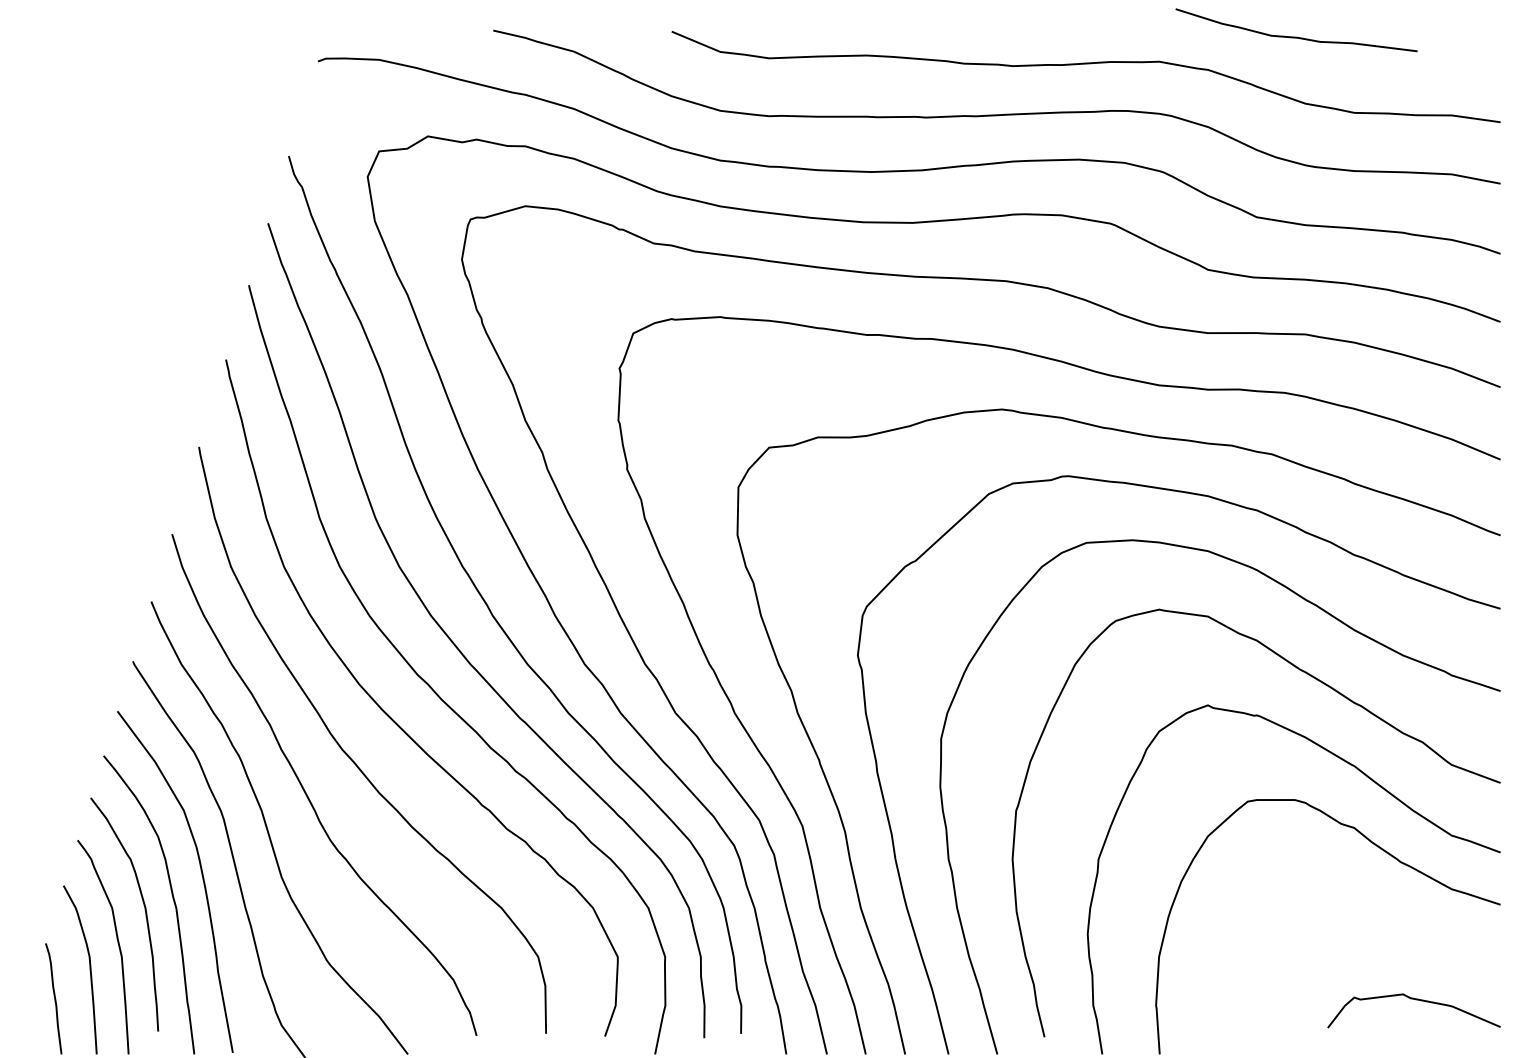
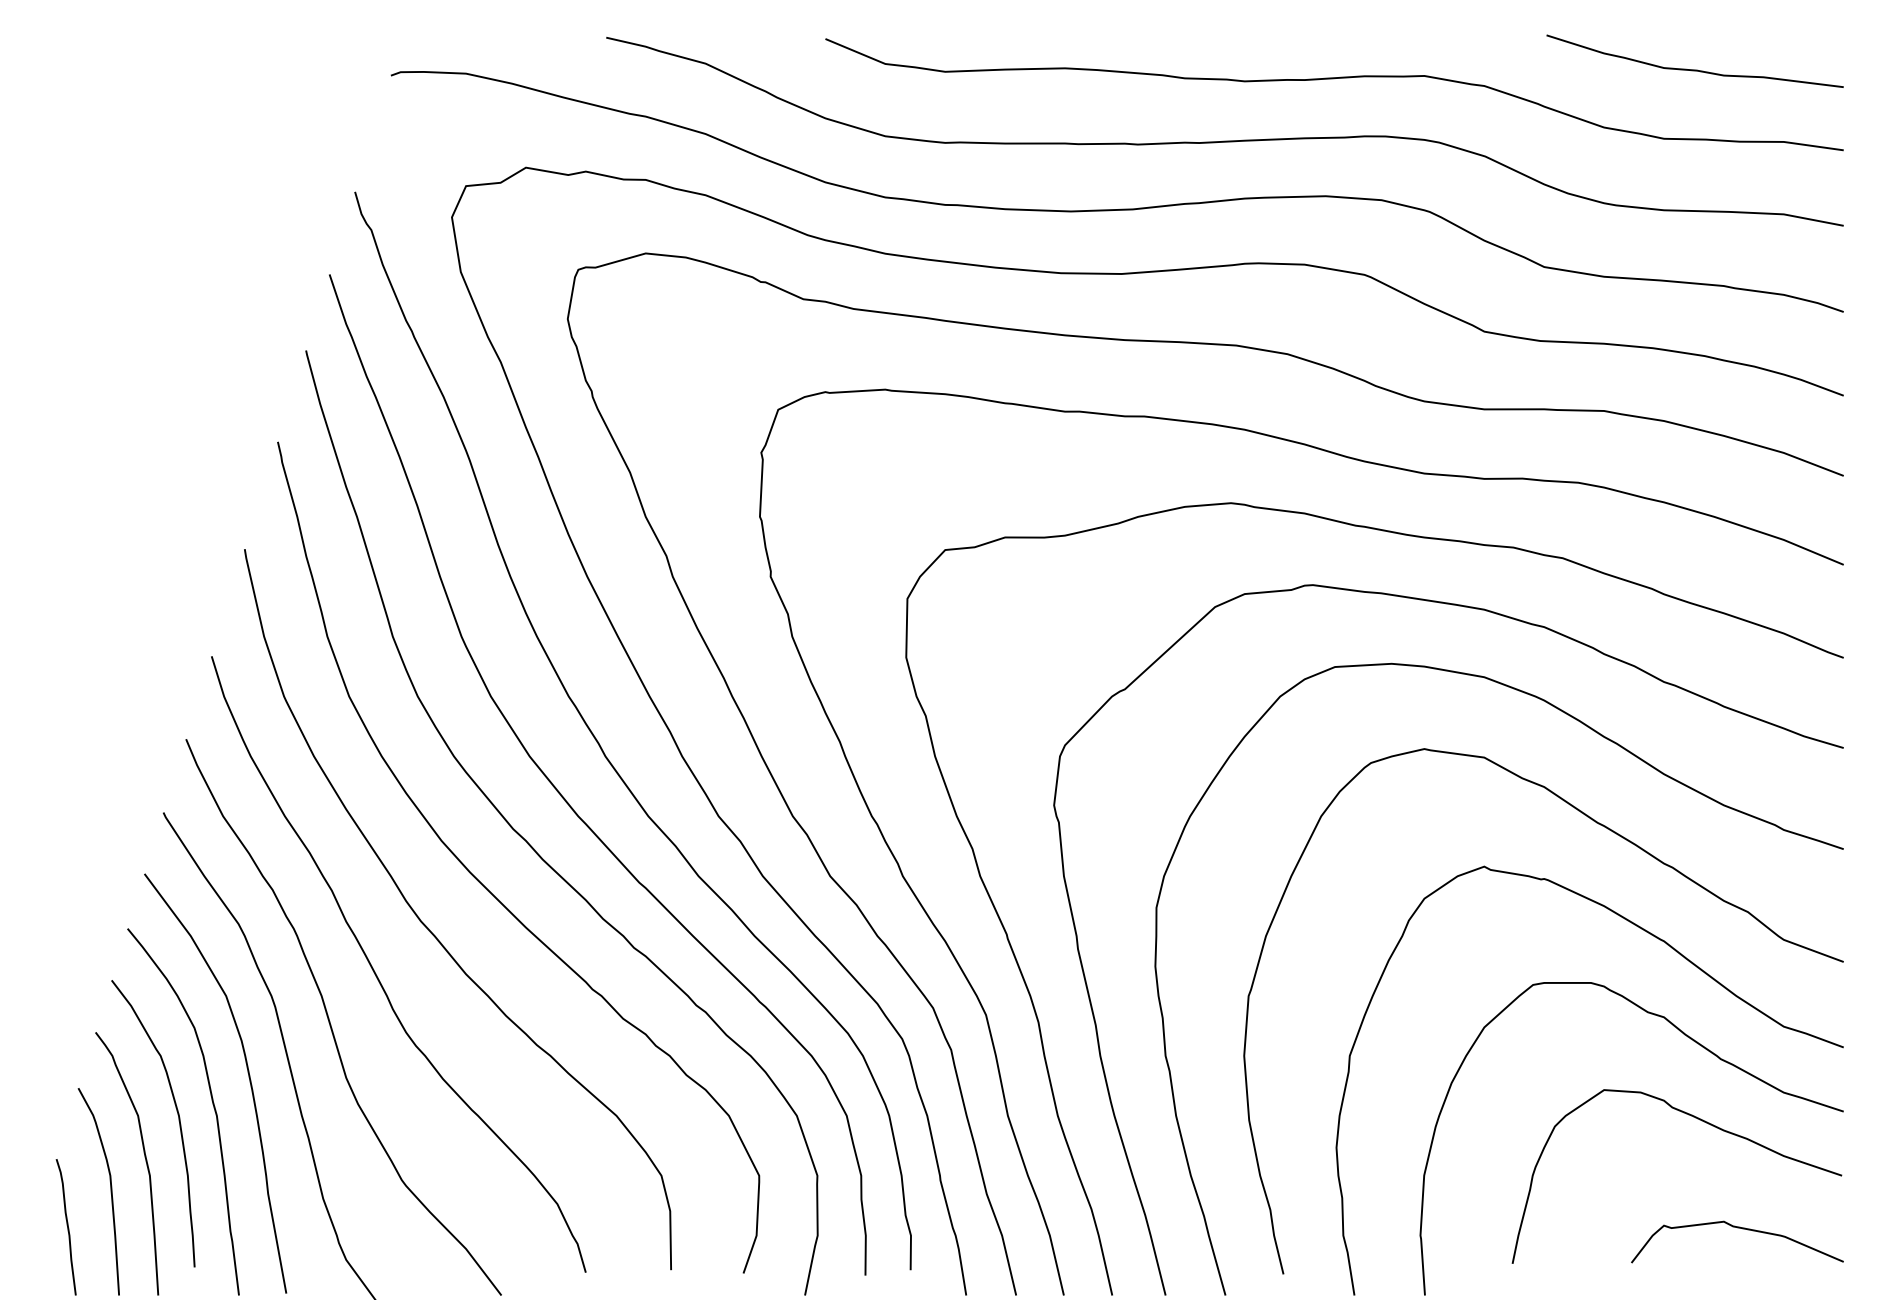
curve: (1296, 36) -> (1694, 69), moved
curve: (1383, 911) -> (1699, 1120), added

